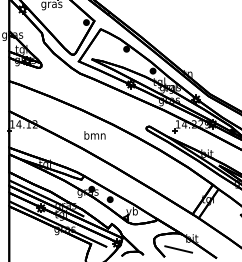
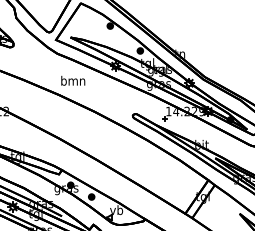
text: (94, 135) -> (72, 80), moved

